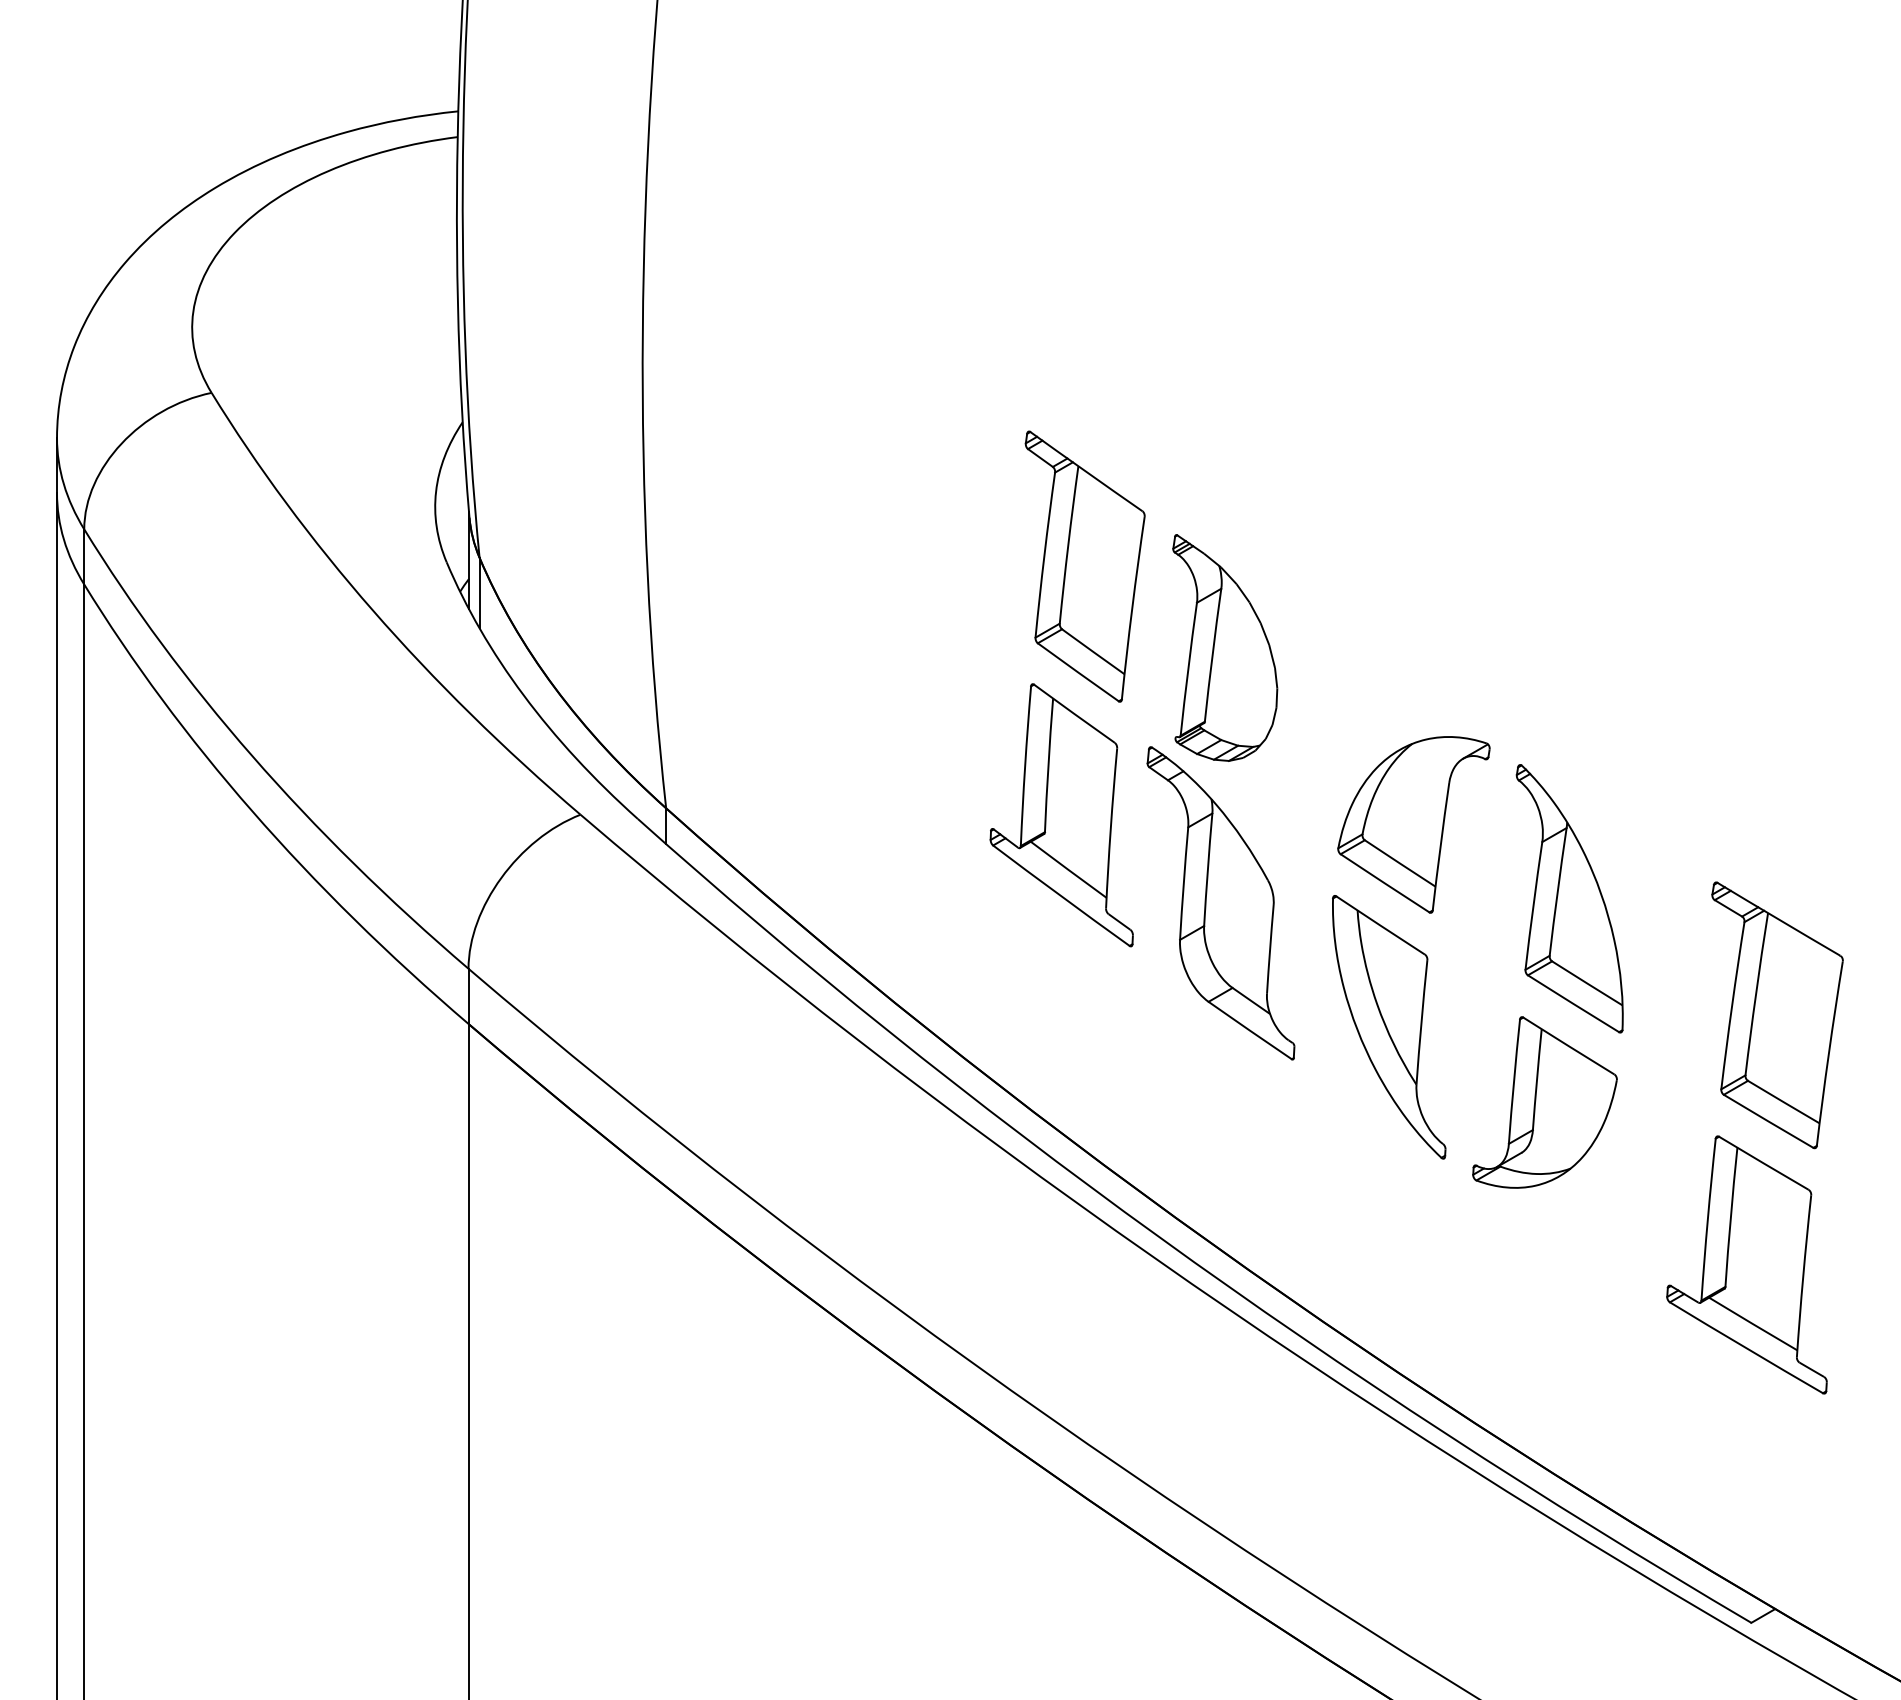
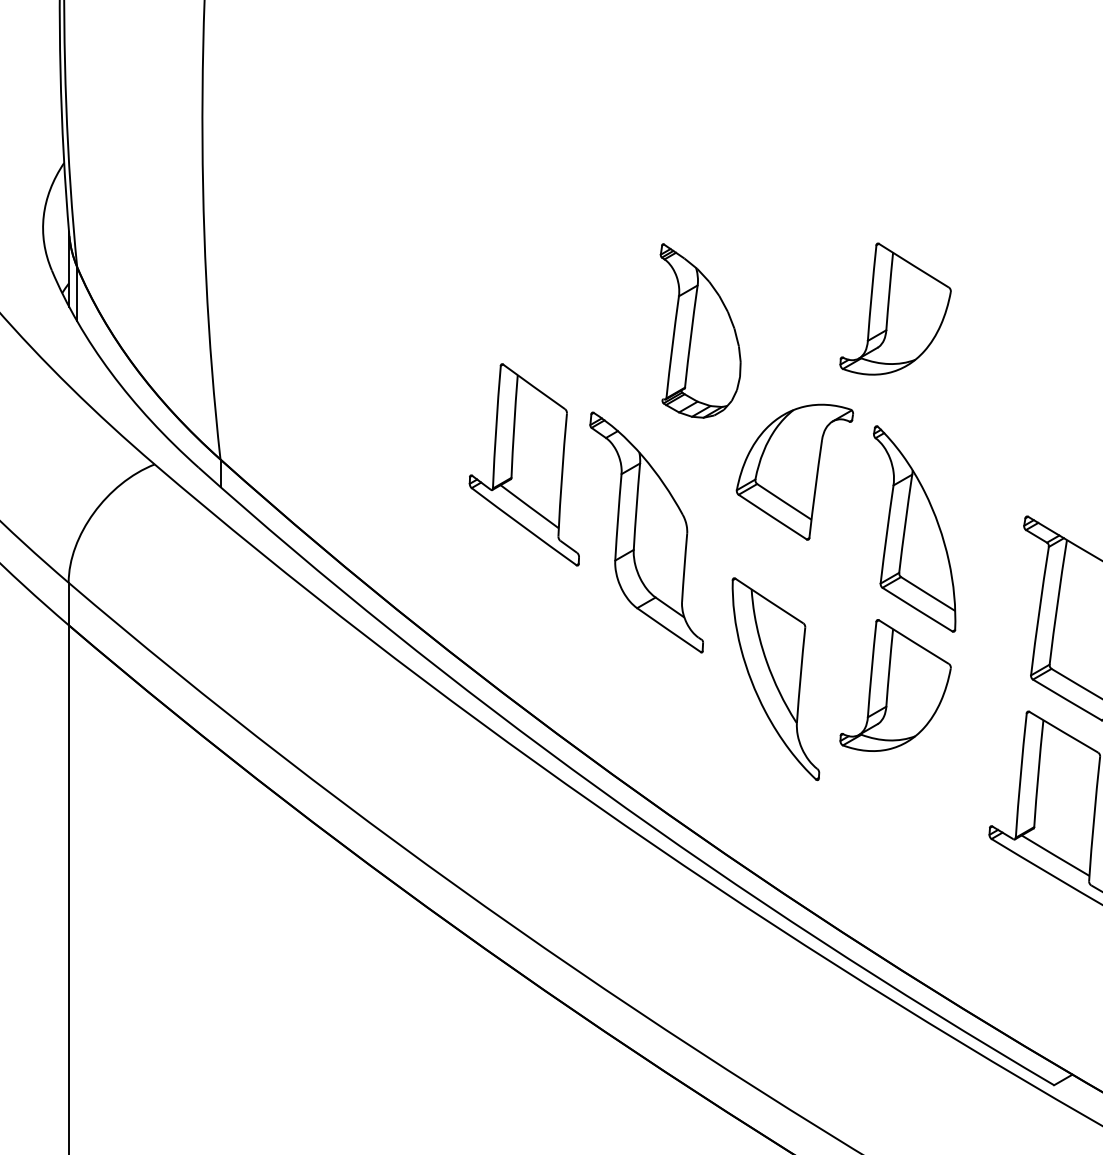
part: (1084, 566) -> (541, 273), removed
part: (1544, 612) -> (895, 309), added
part: (1225, 647) -> (700, 330), moved
part: (1389, 1027) -> (776, 679), moved

